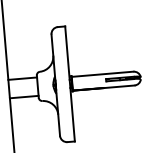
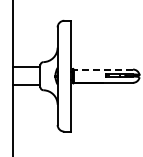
line: (102, 74) -> (103, 69), solid -> dashed

